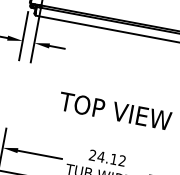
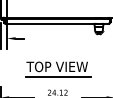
line: (113, 130) -> (58, 77), added

